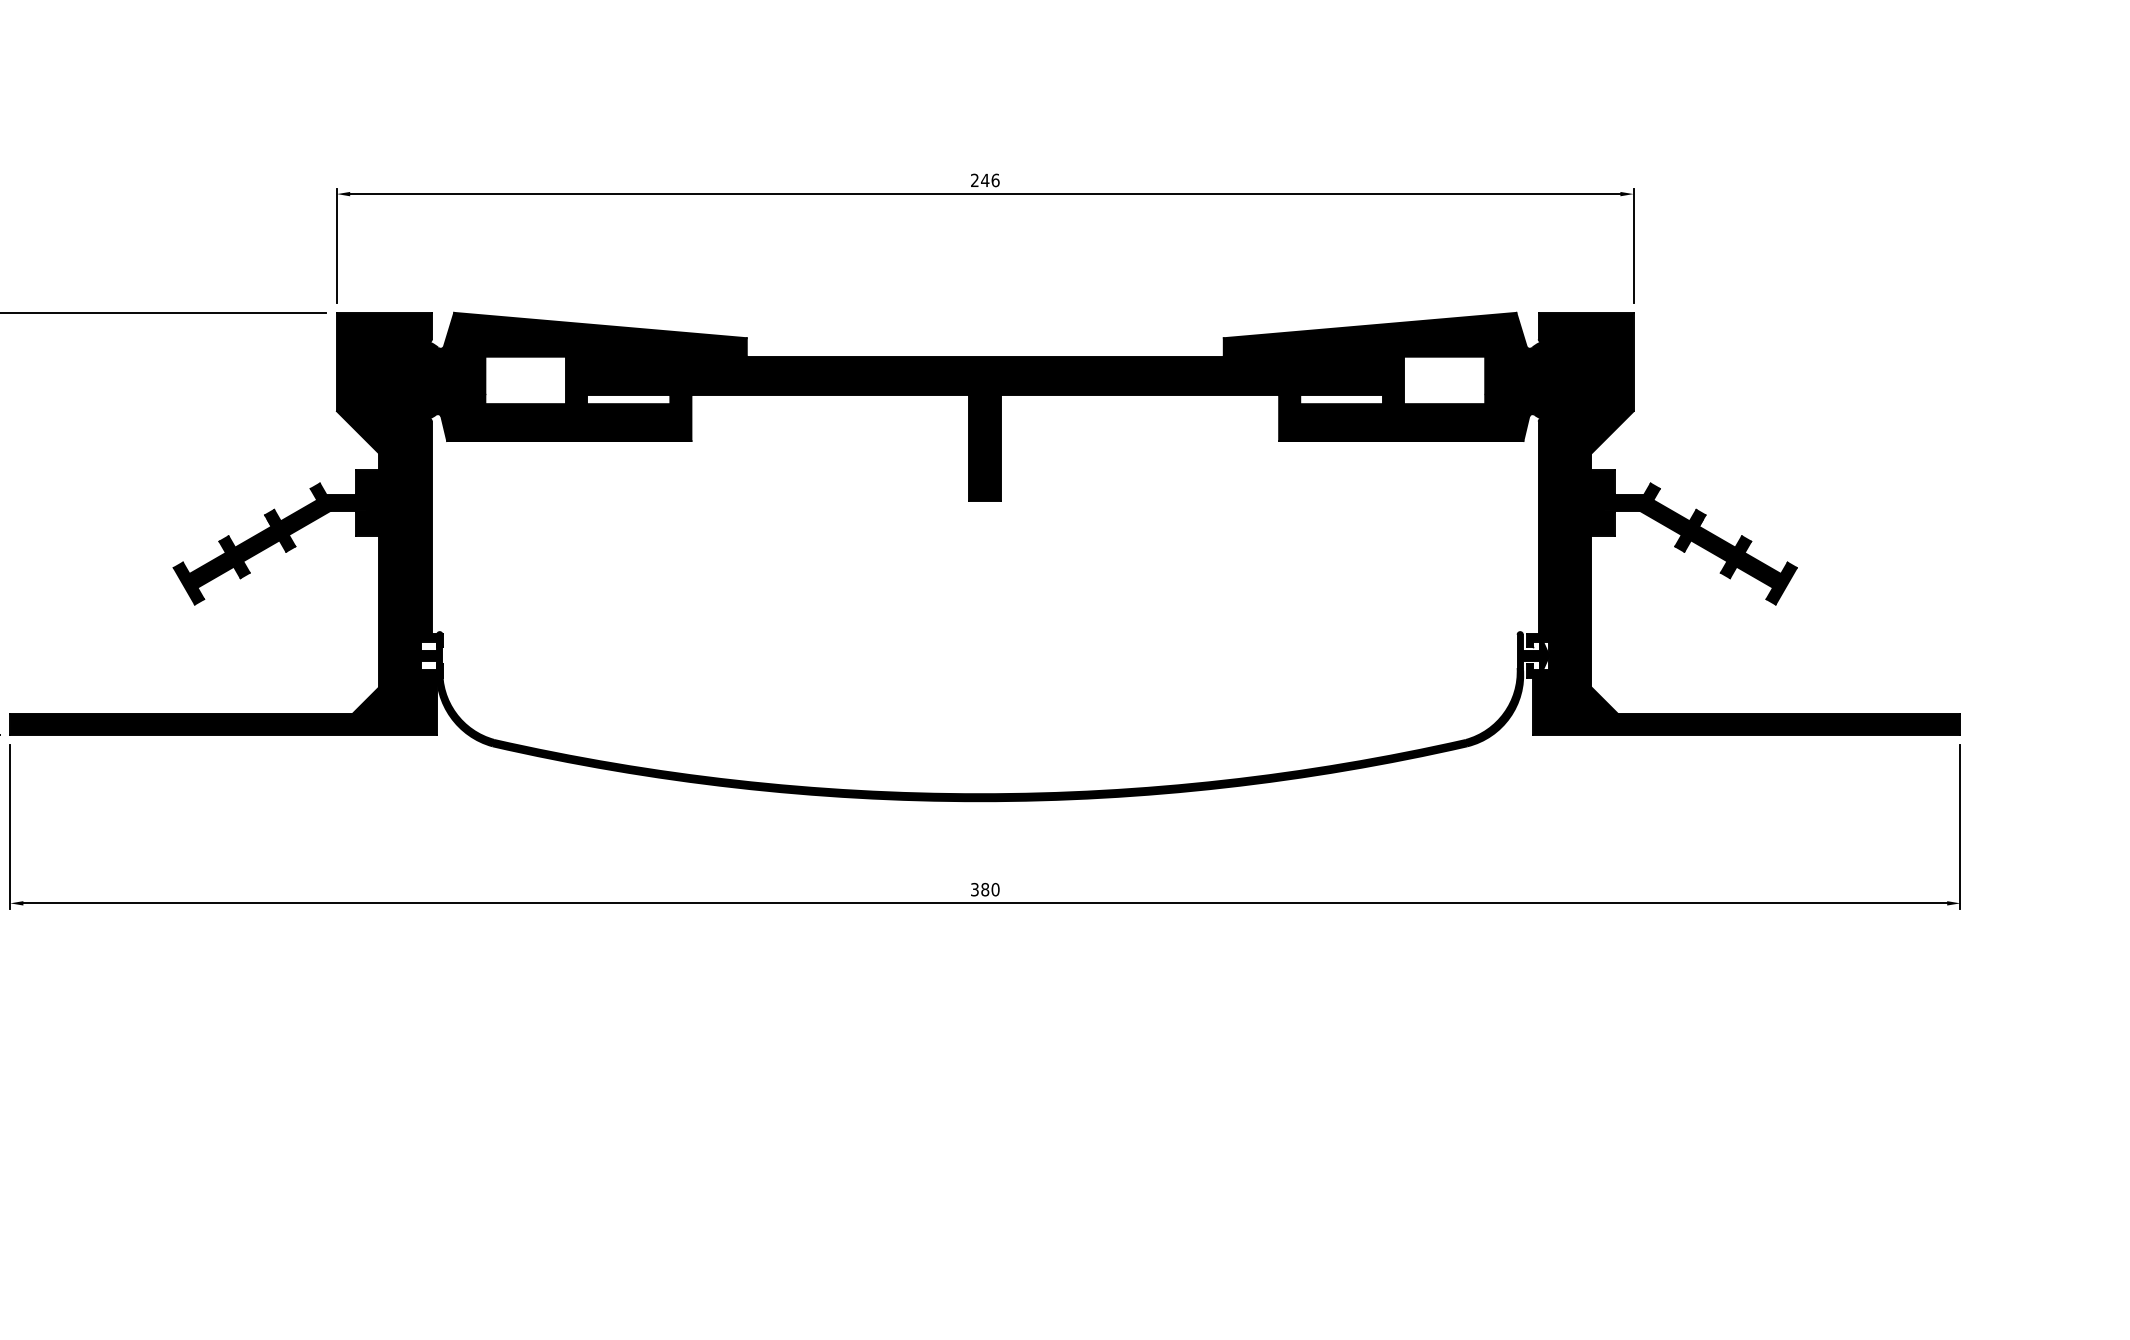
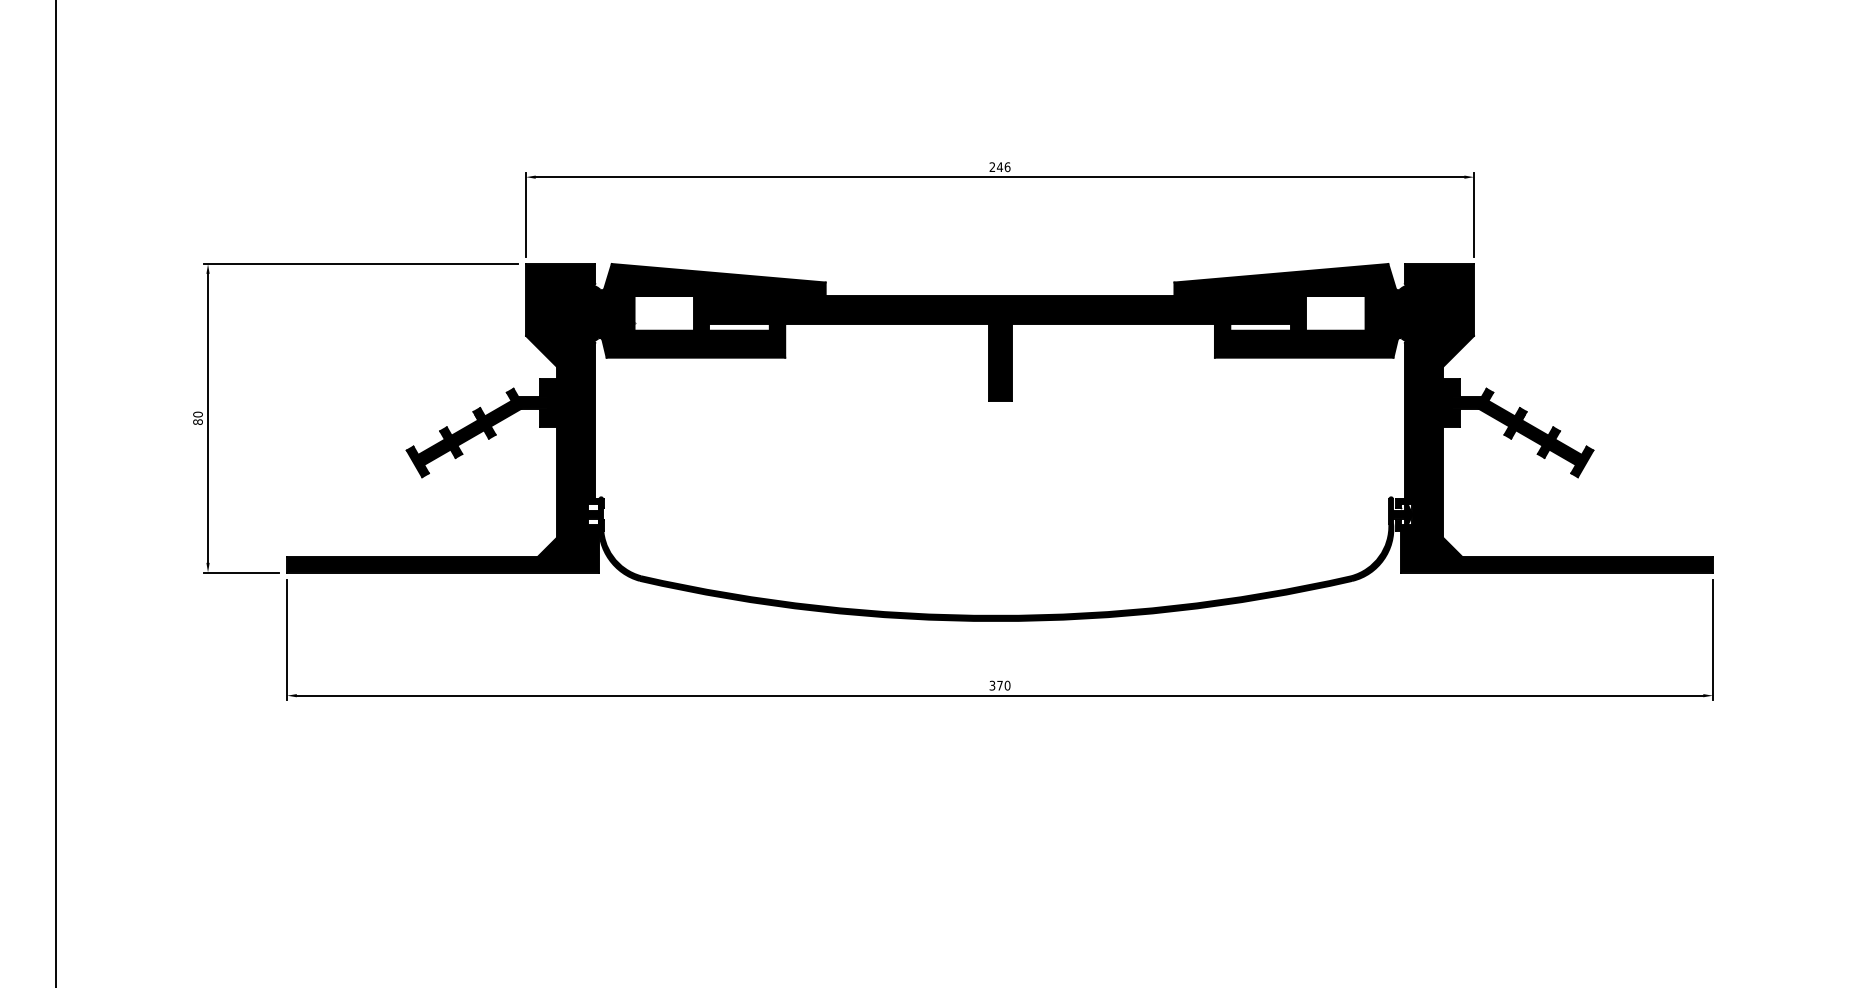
text: (984, 889) -> (999, 685), 380 -> 370

